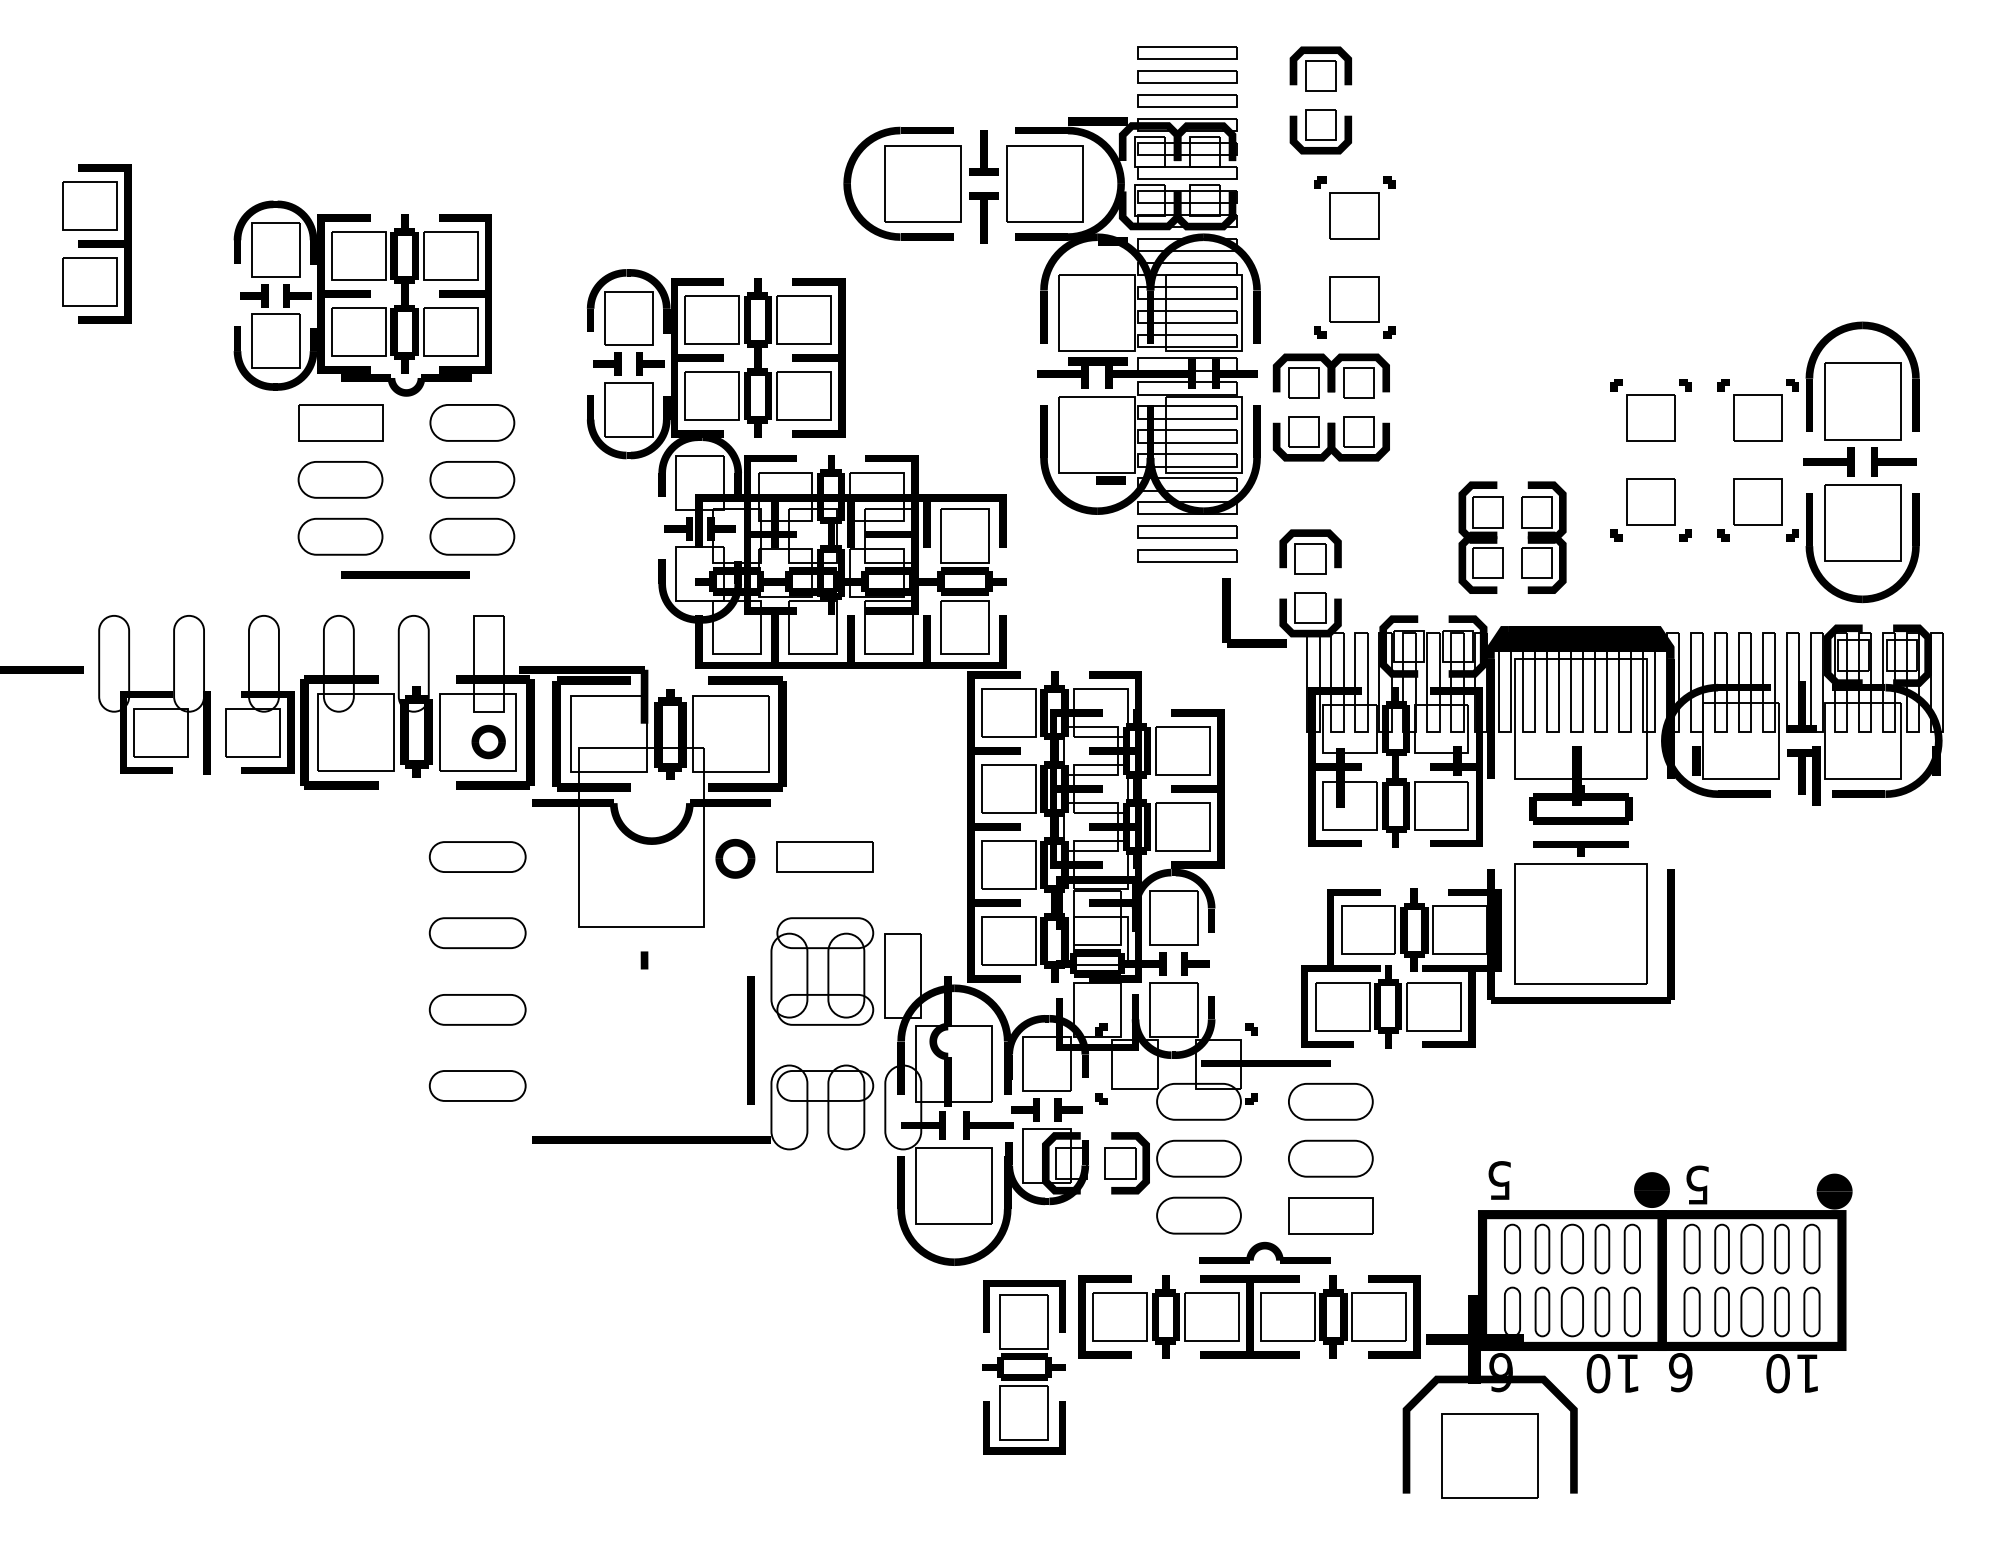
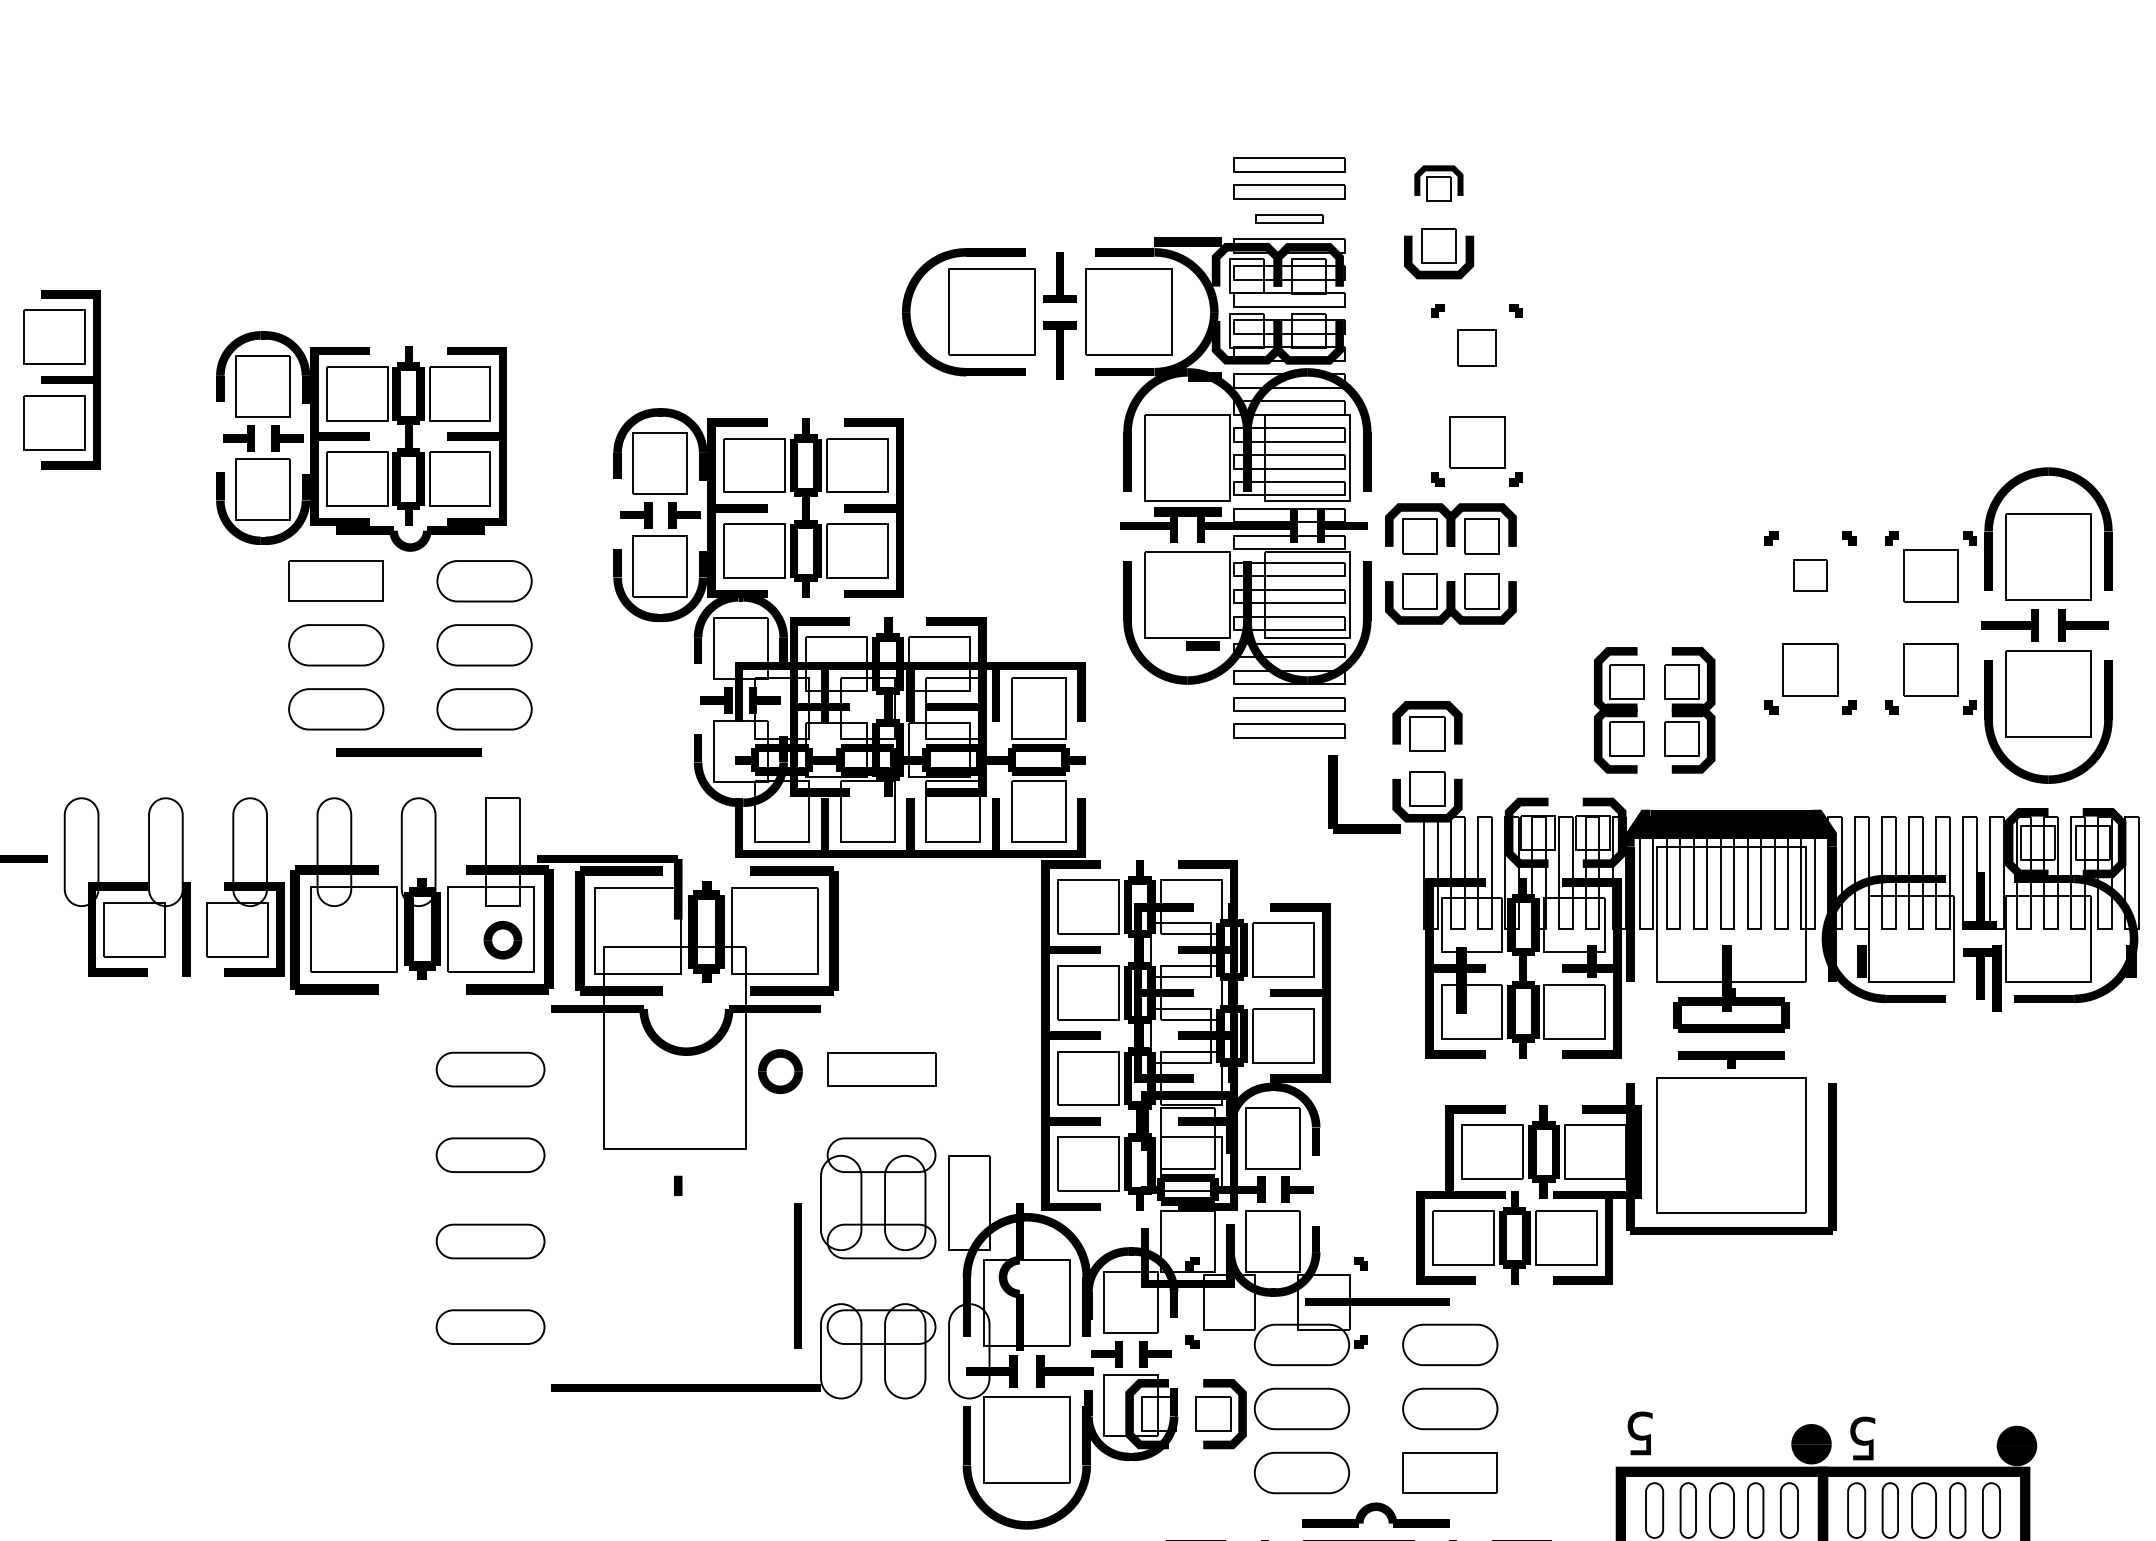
part: (1320, 68) -> (1438, 182), size x0.7
part: (1187, 100) -> (1289, 218), size x0.6
part: (1354, 215) -> (1476, 347), size x0.7
part: (1650, 417) -> (1809, 575), size x0.6

